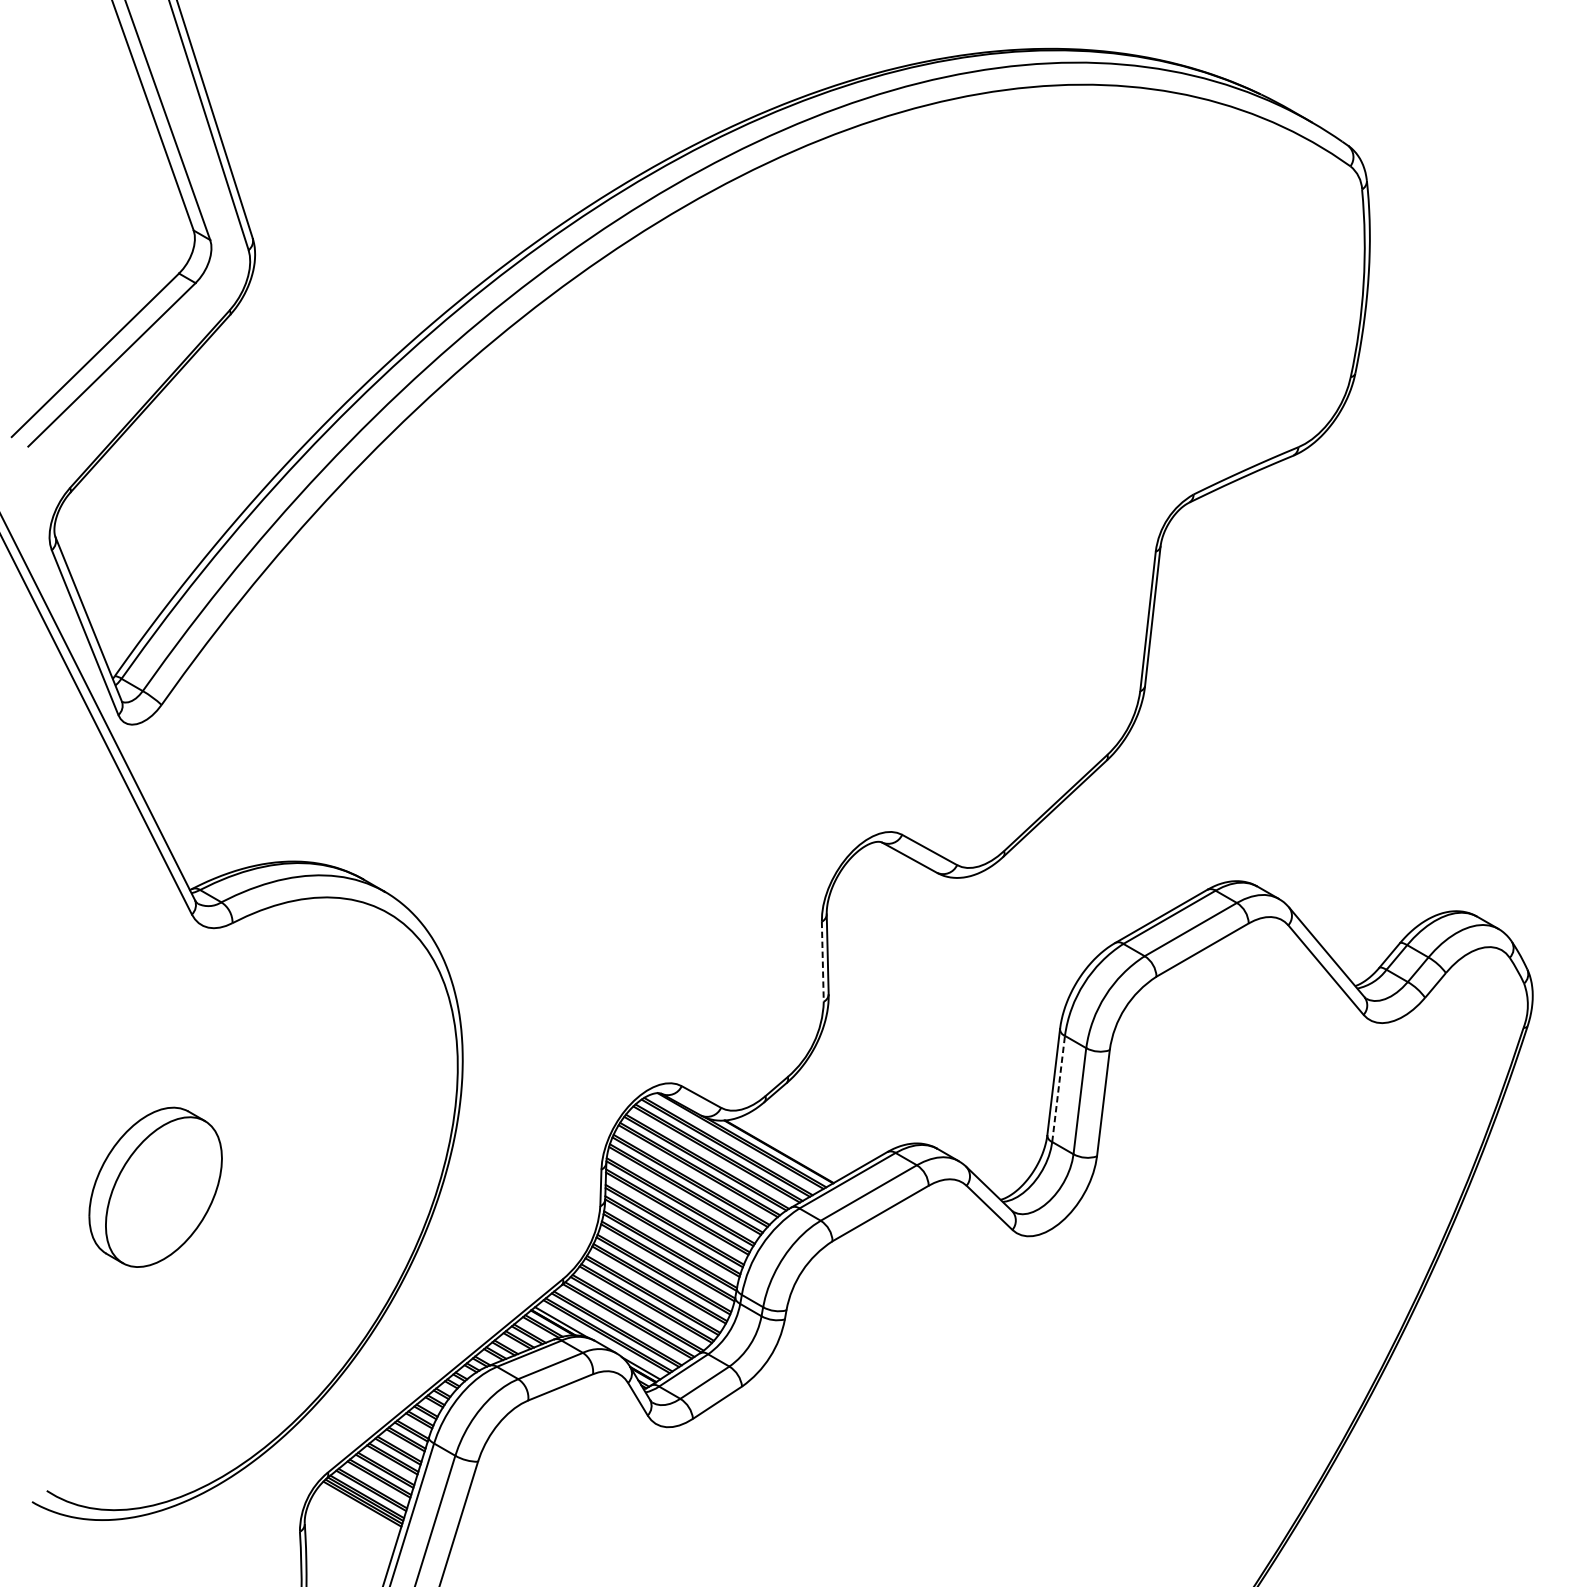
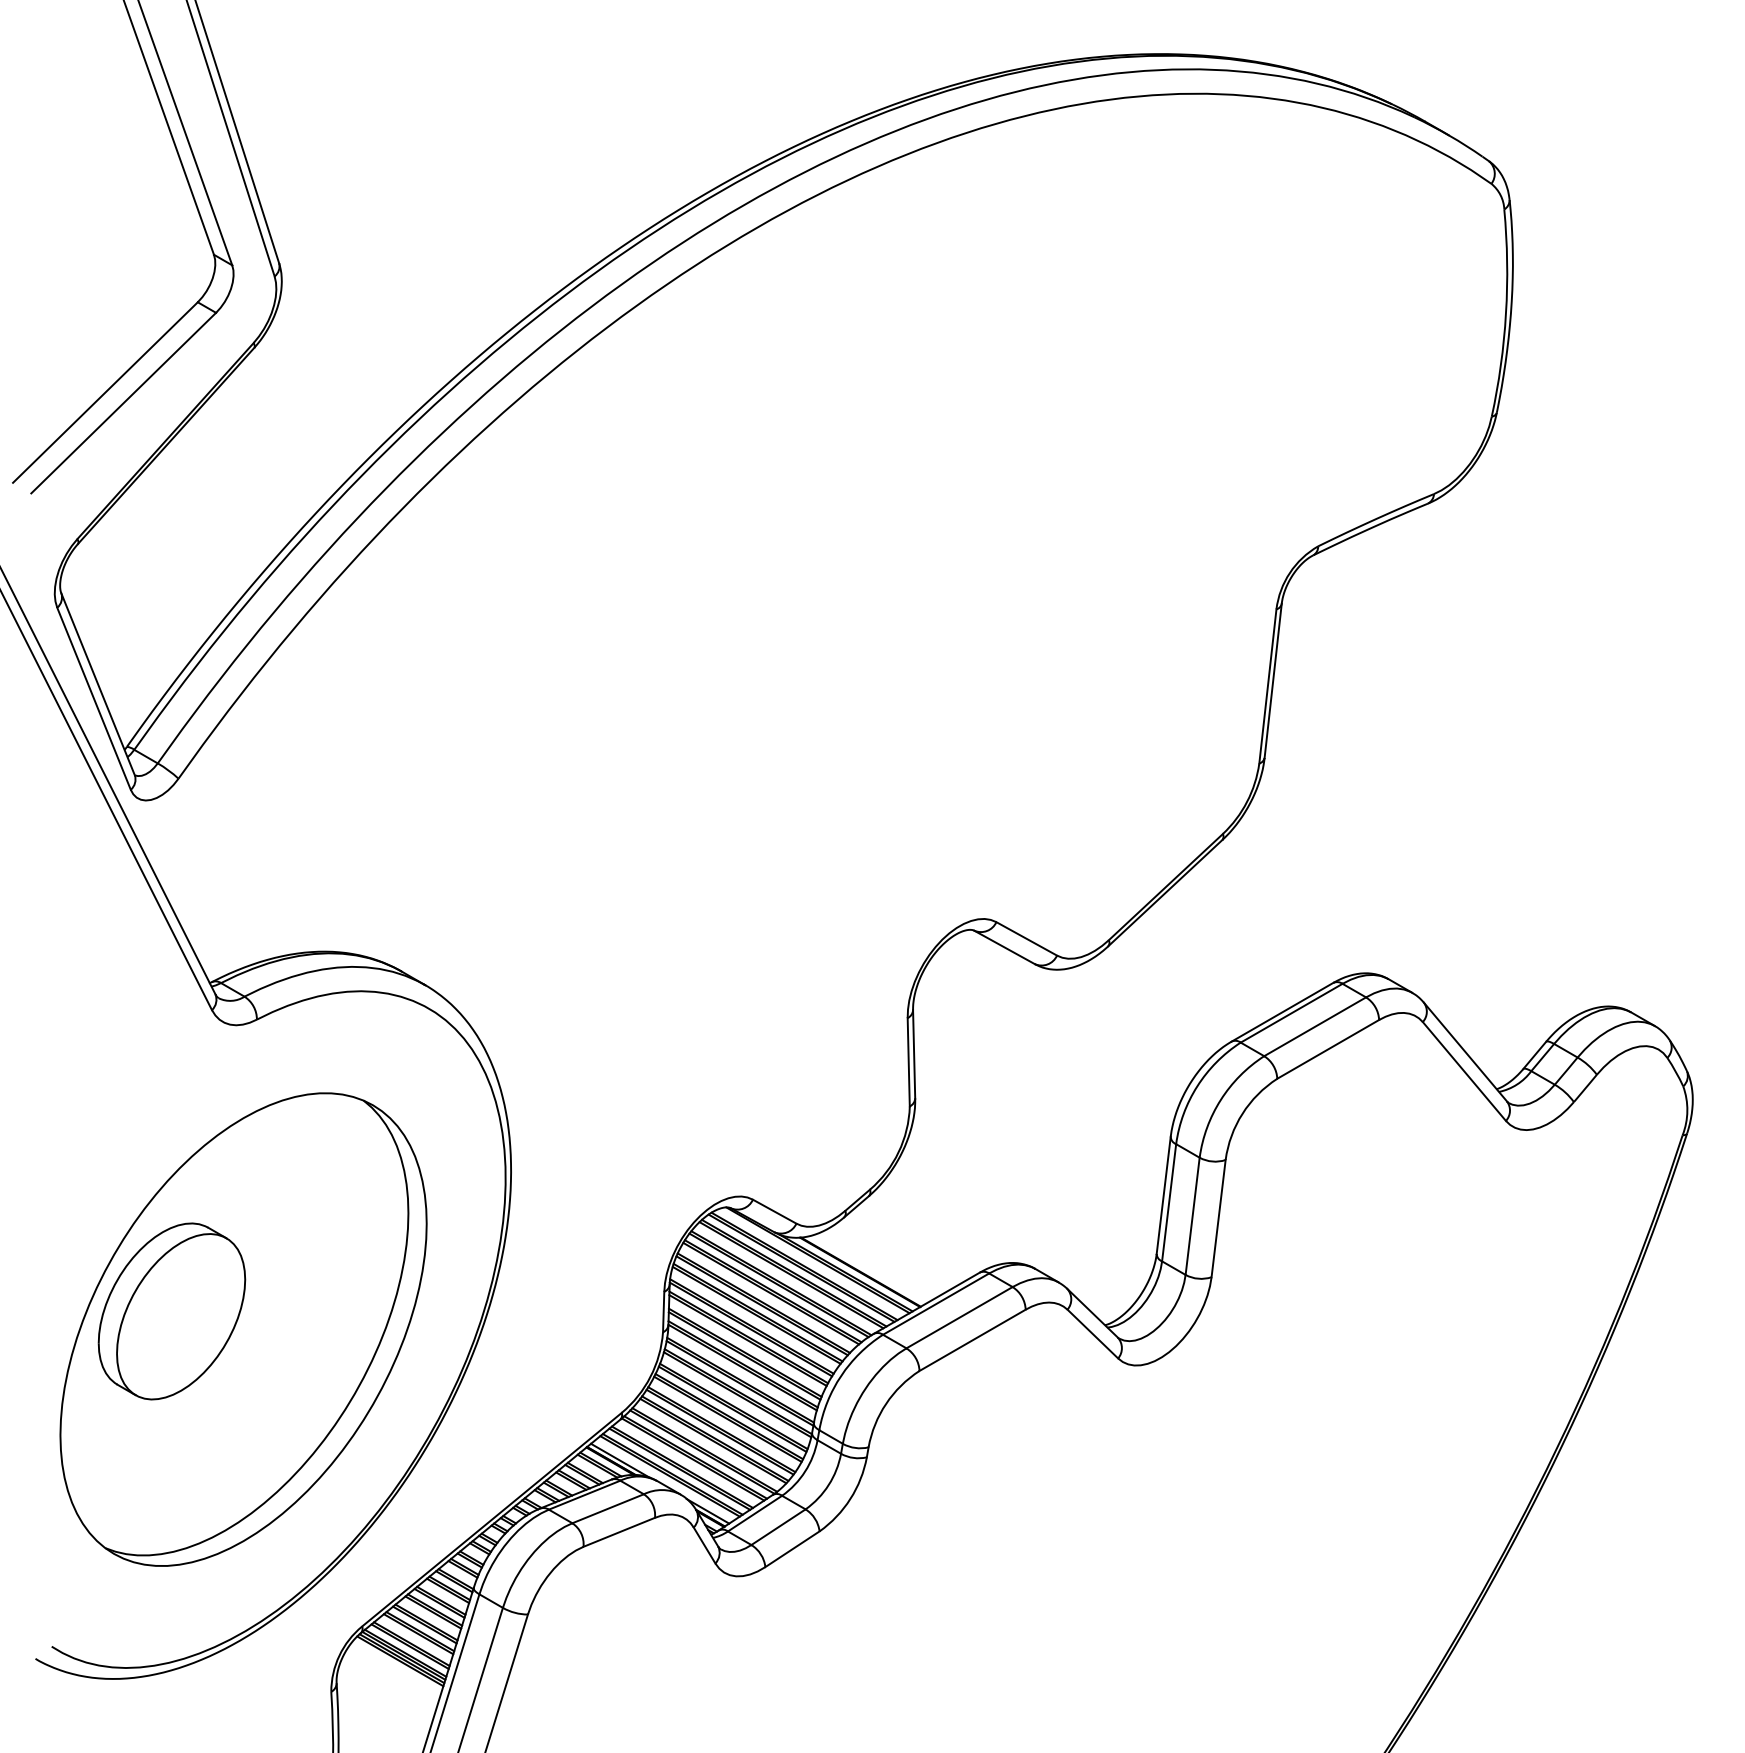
line: (822, 961) -> (908, 1062), dashed -> solid
line: (1058, 1088) -> (1169, 1202), dashed -> solid
part: (220, 1203) -> (243, 1329), added

